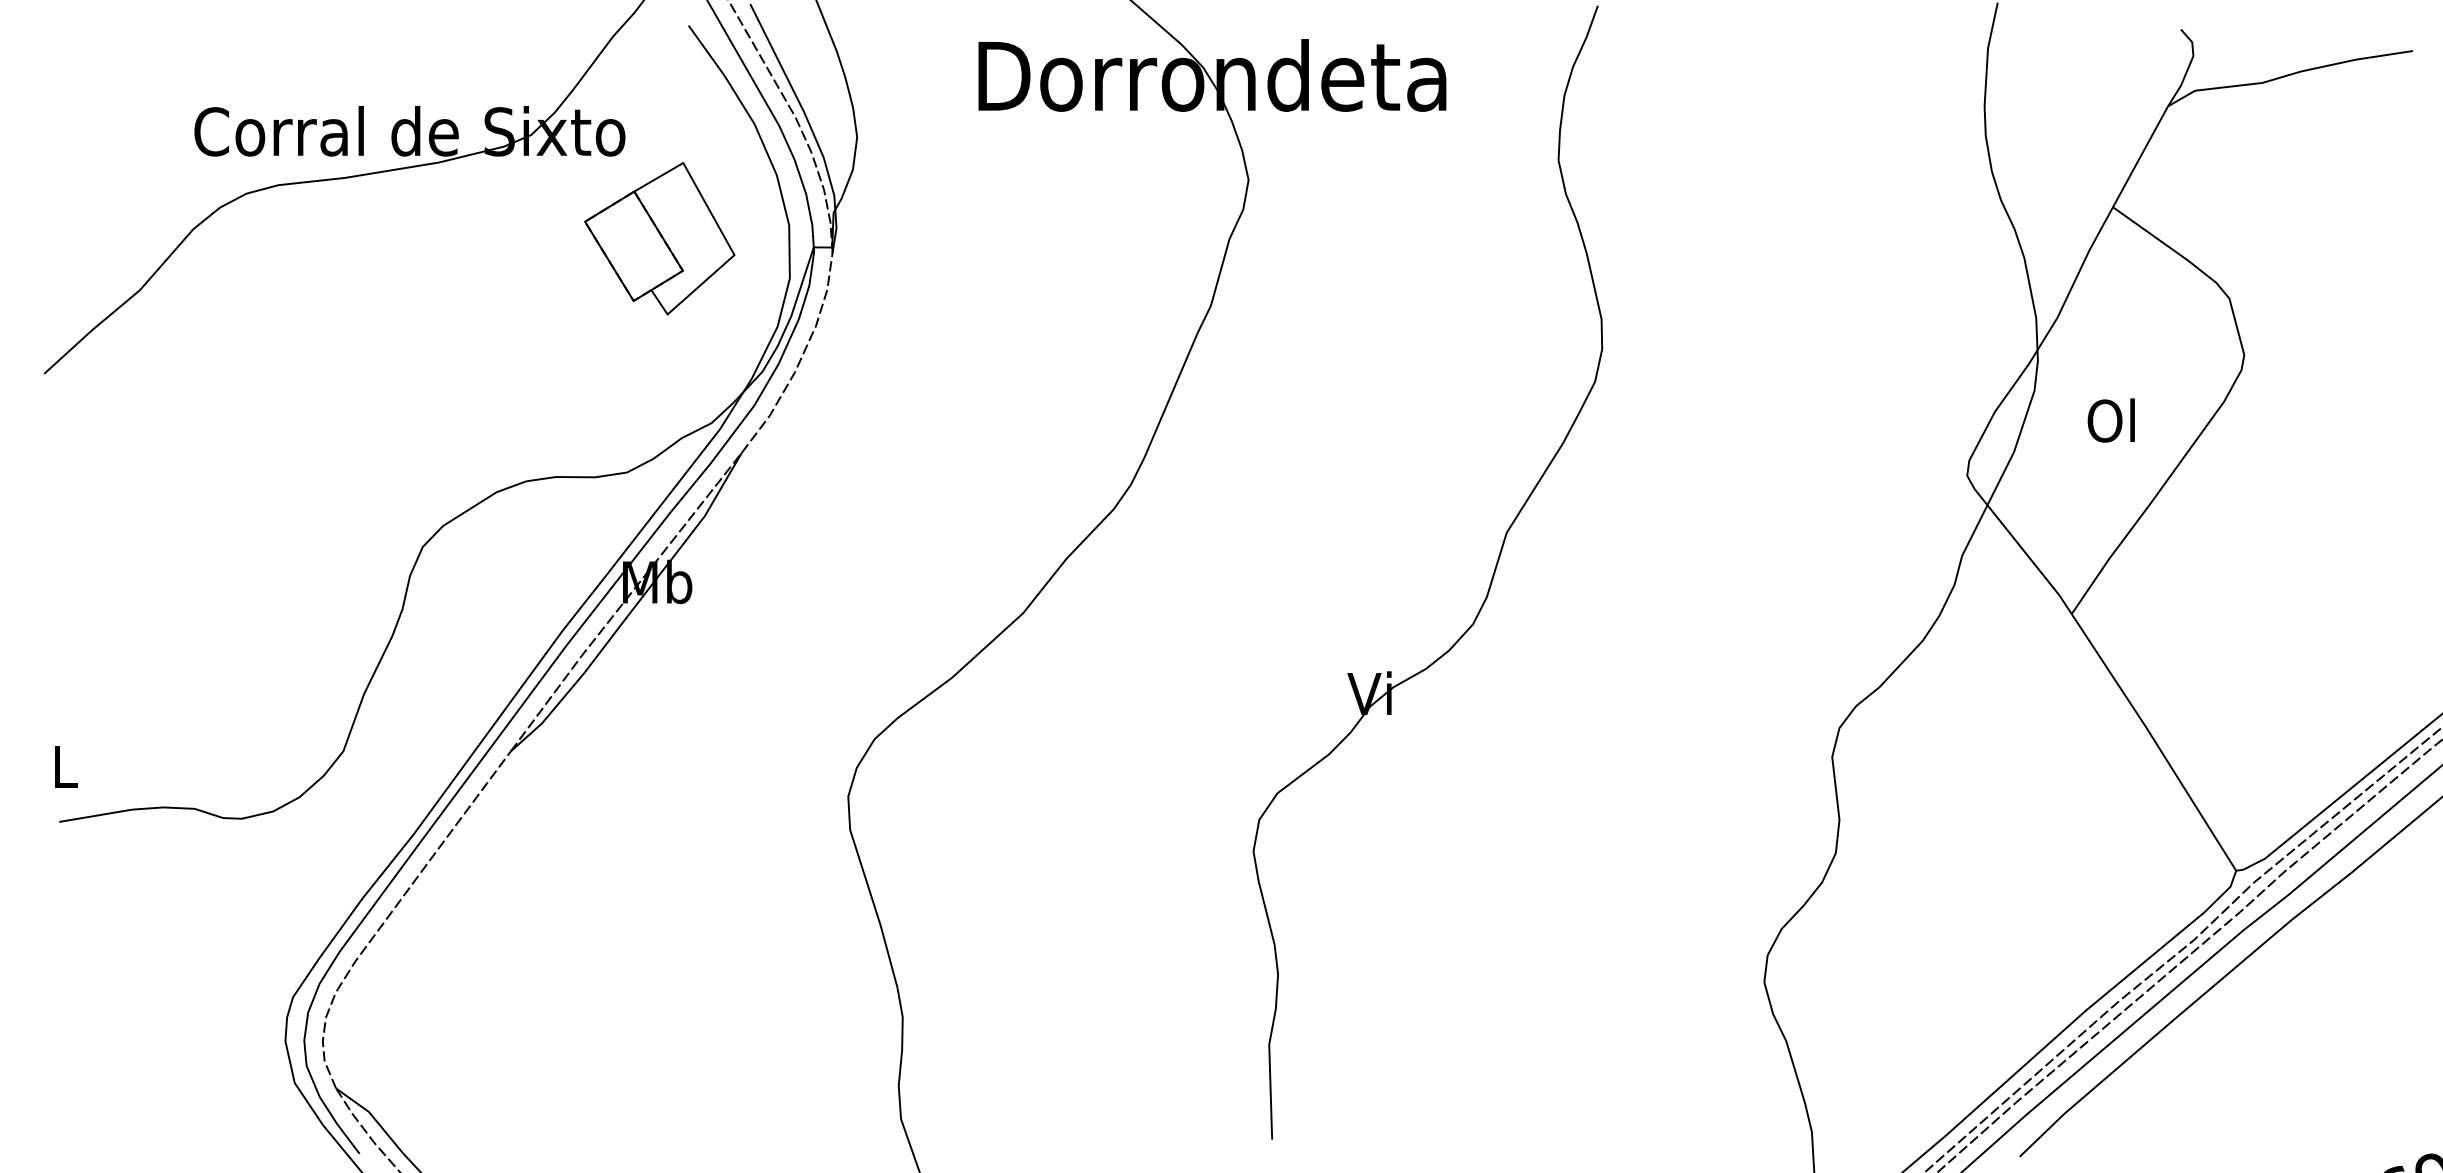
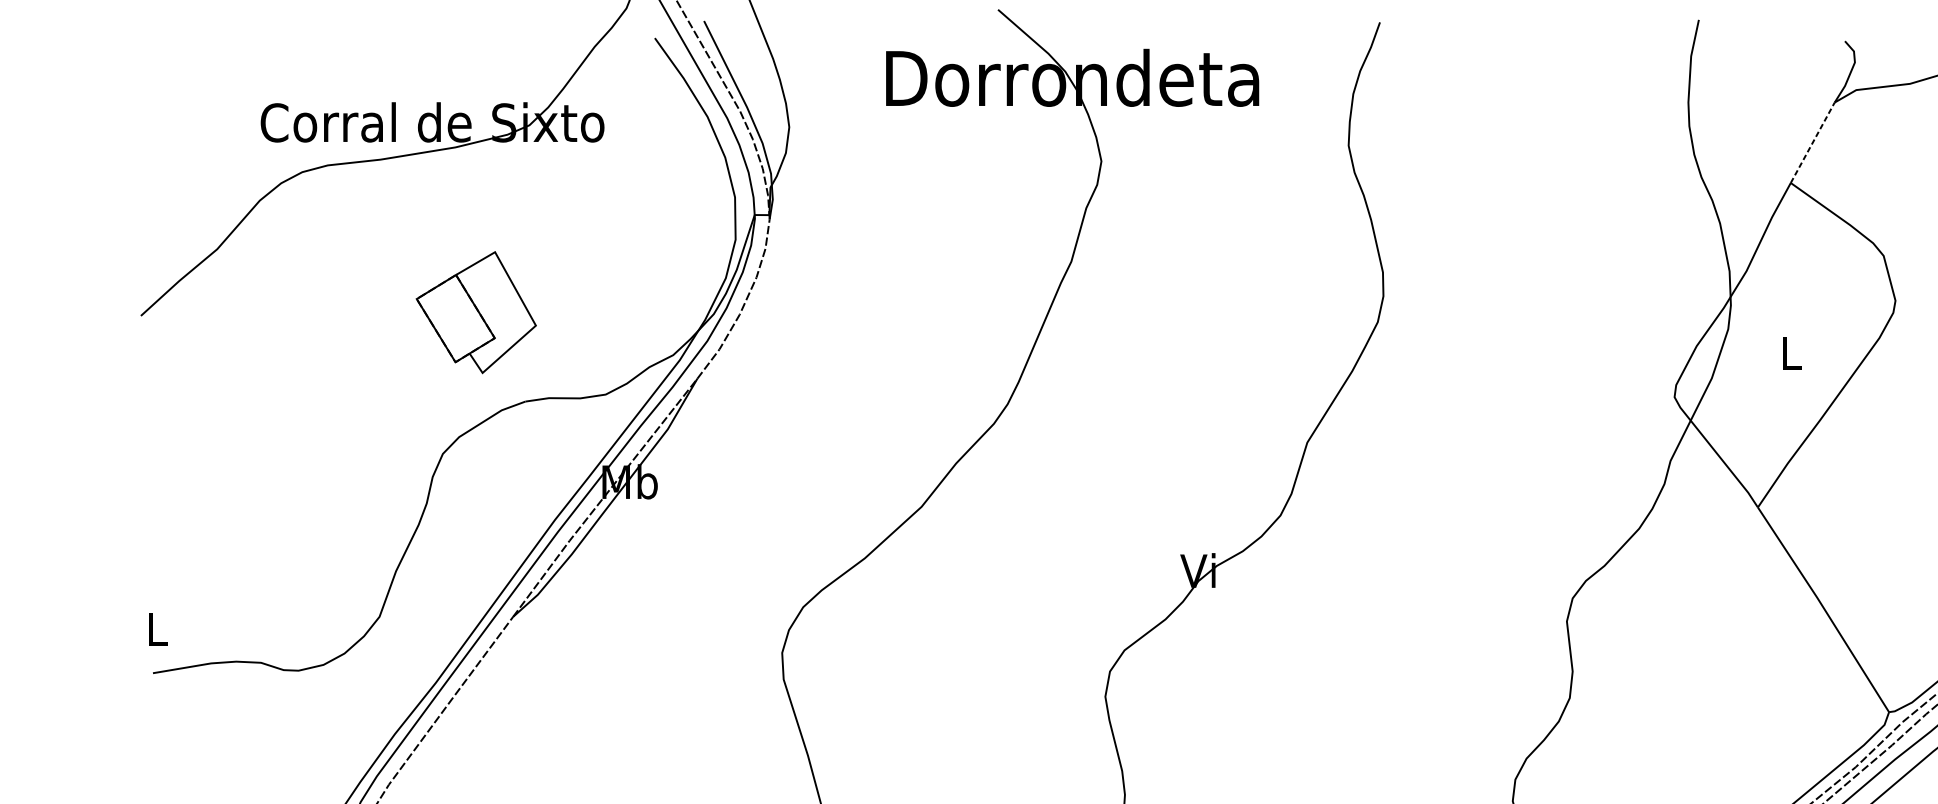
line: (2140, 156) -> (1812, 142), solid -> dashed
part: (659, 238) -> (476, 312), moved
text: (2110, 420) -> (1788, 353), Ol -> L

